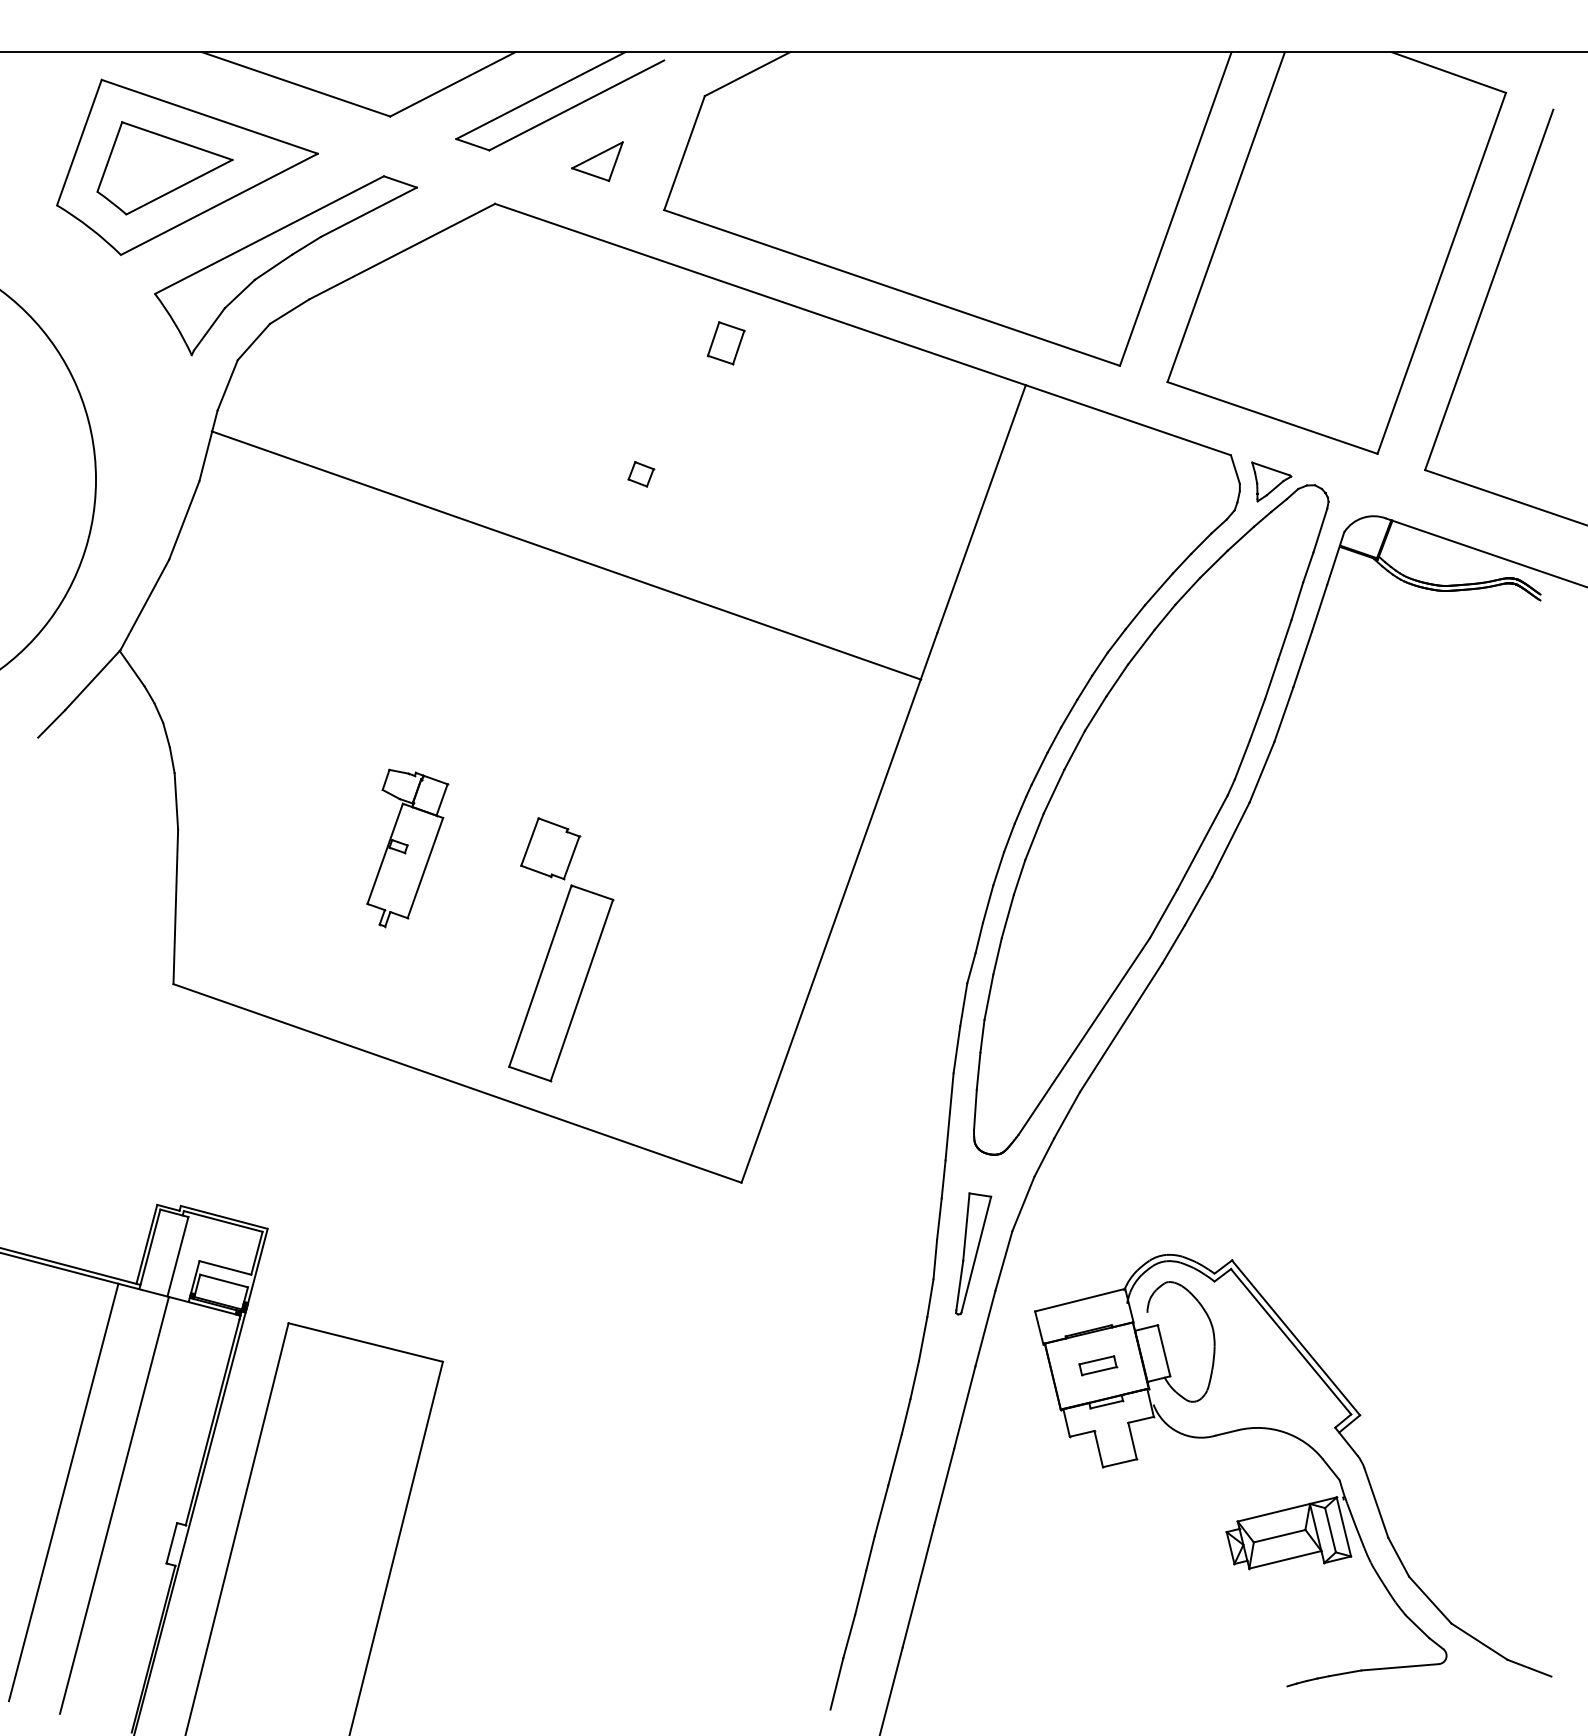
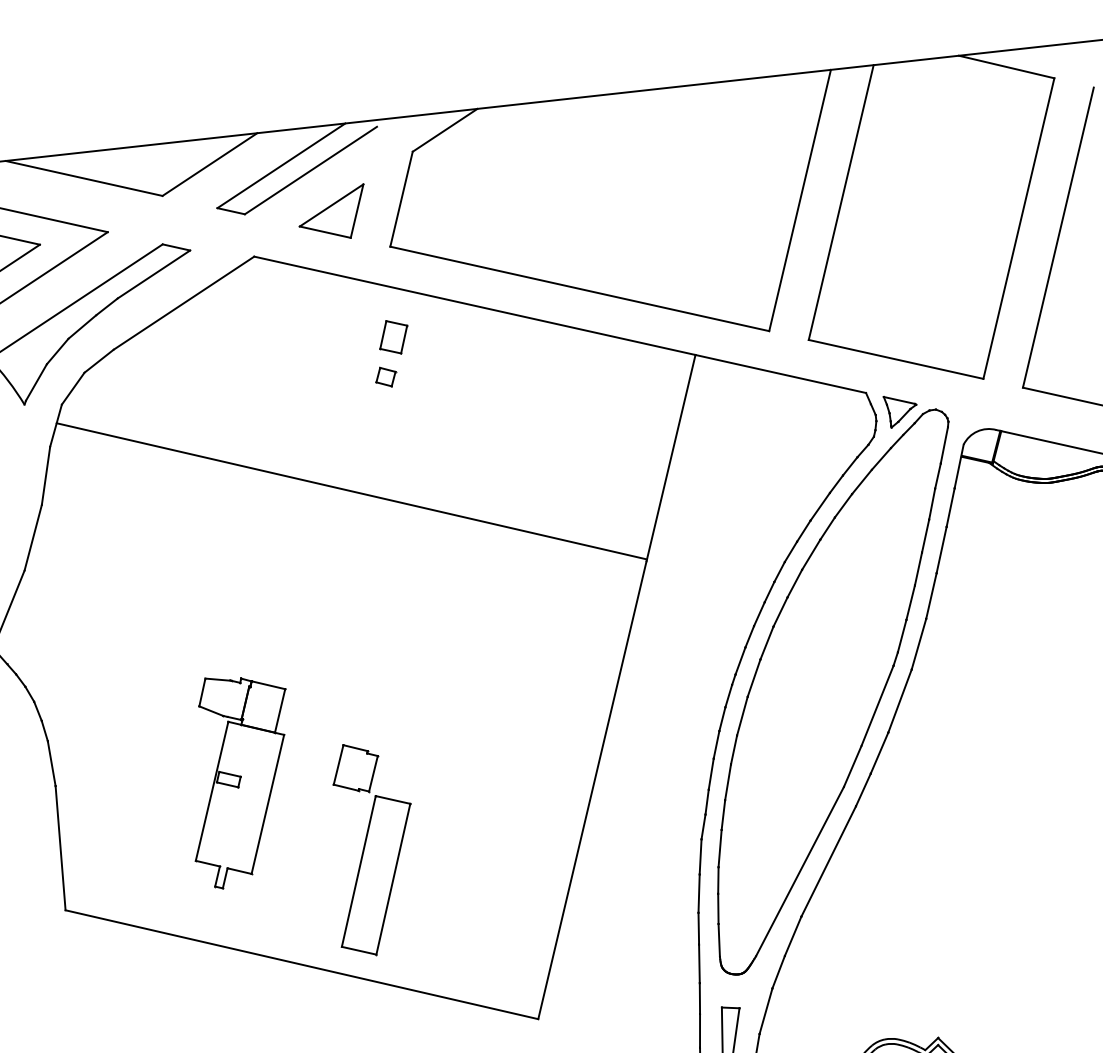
part: (597, 161) -> (332, 213), size x1.67
part: (725, 343) -> (393, 337), moved
part: (641, 474) -> (386, 377), moved
line: (566, 555) -> (351, 491), moved
part: (407, 848) -> (241, 780), size x1.67

